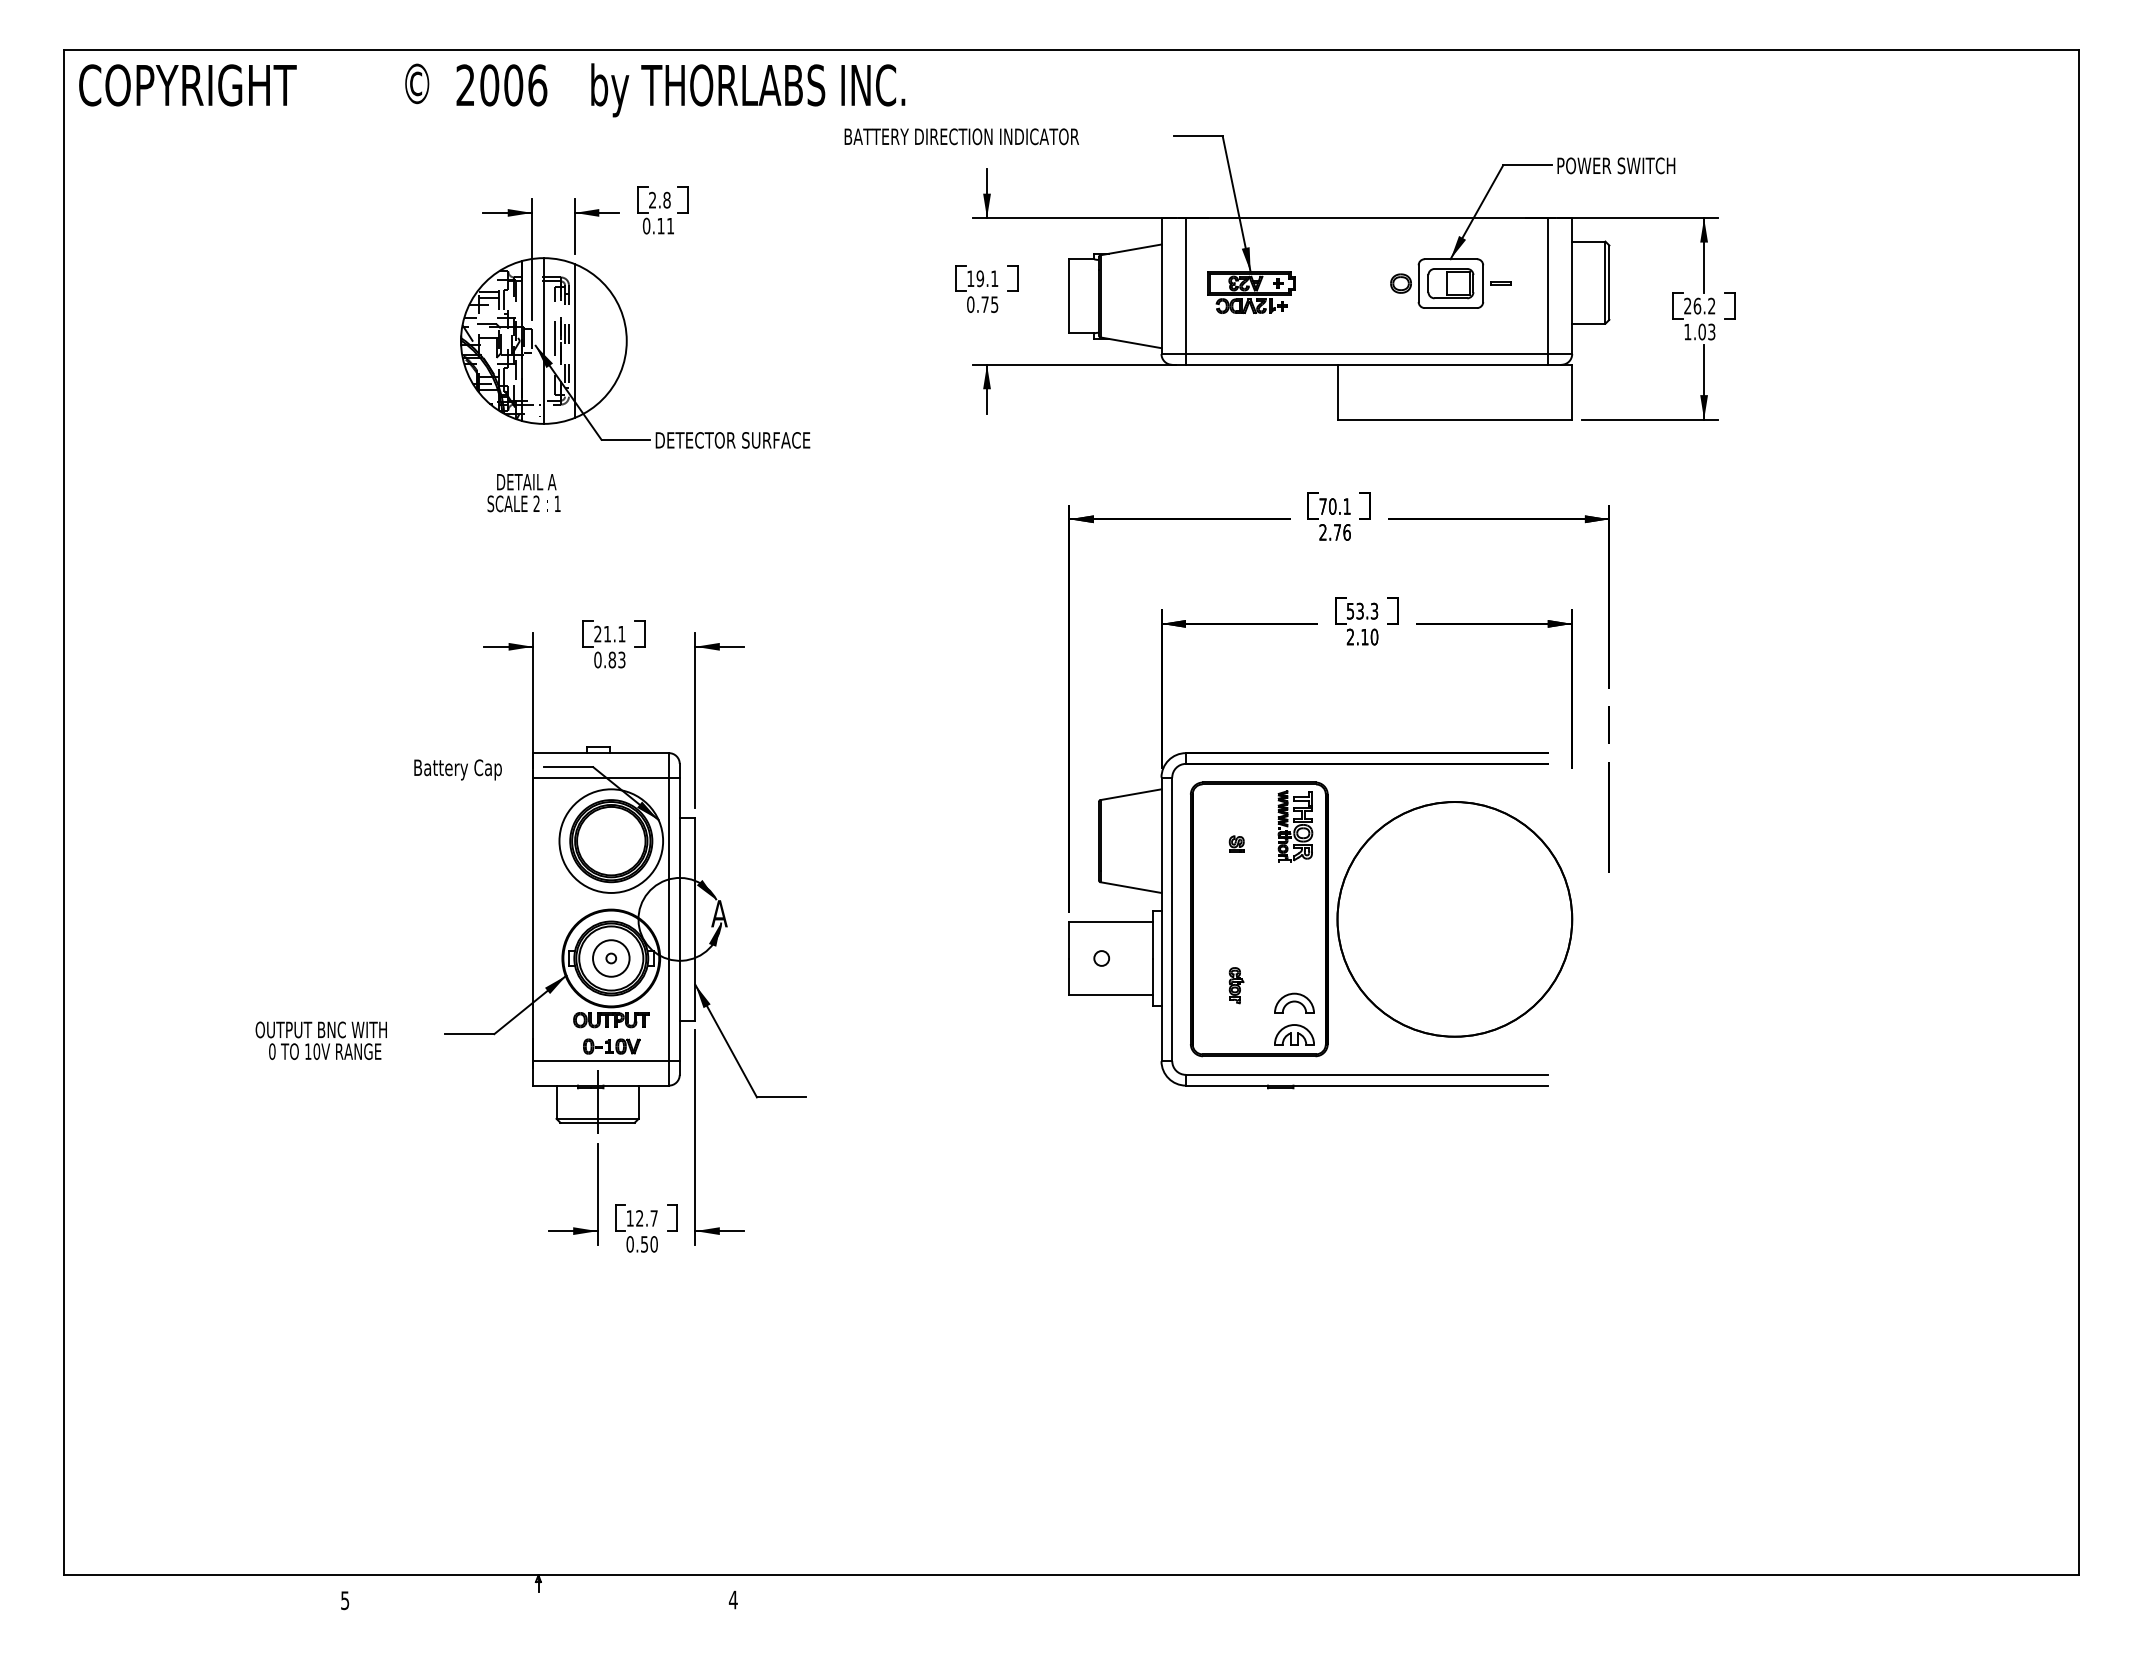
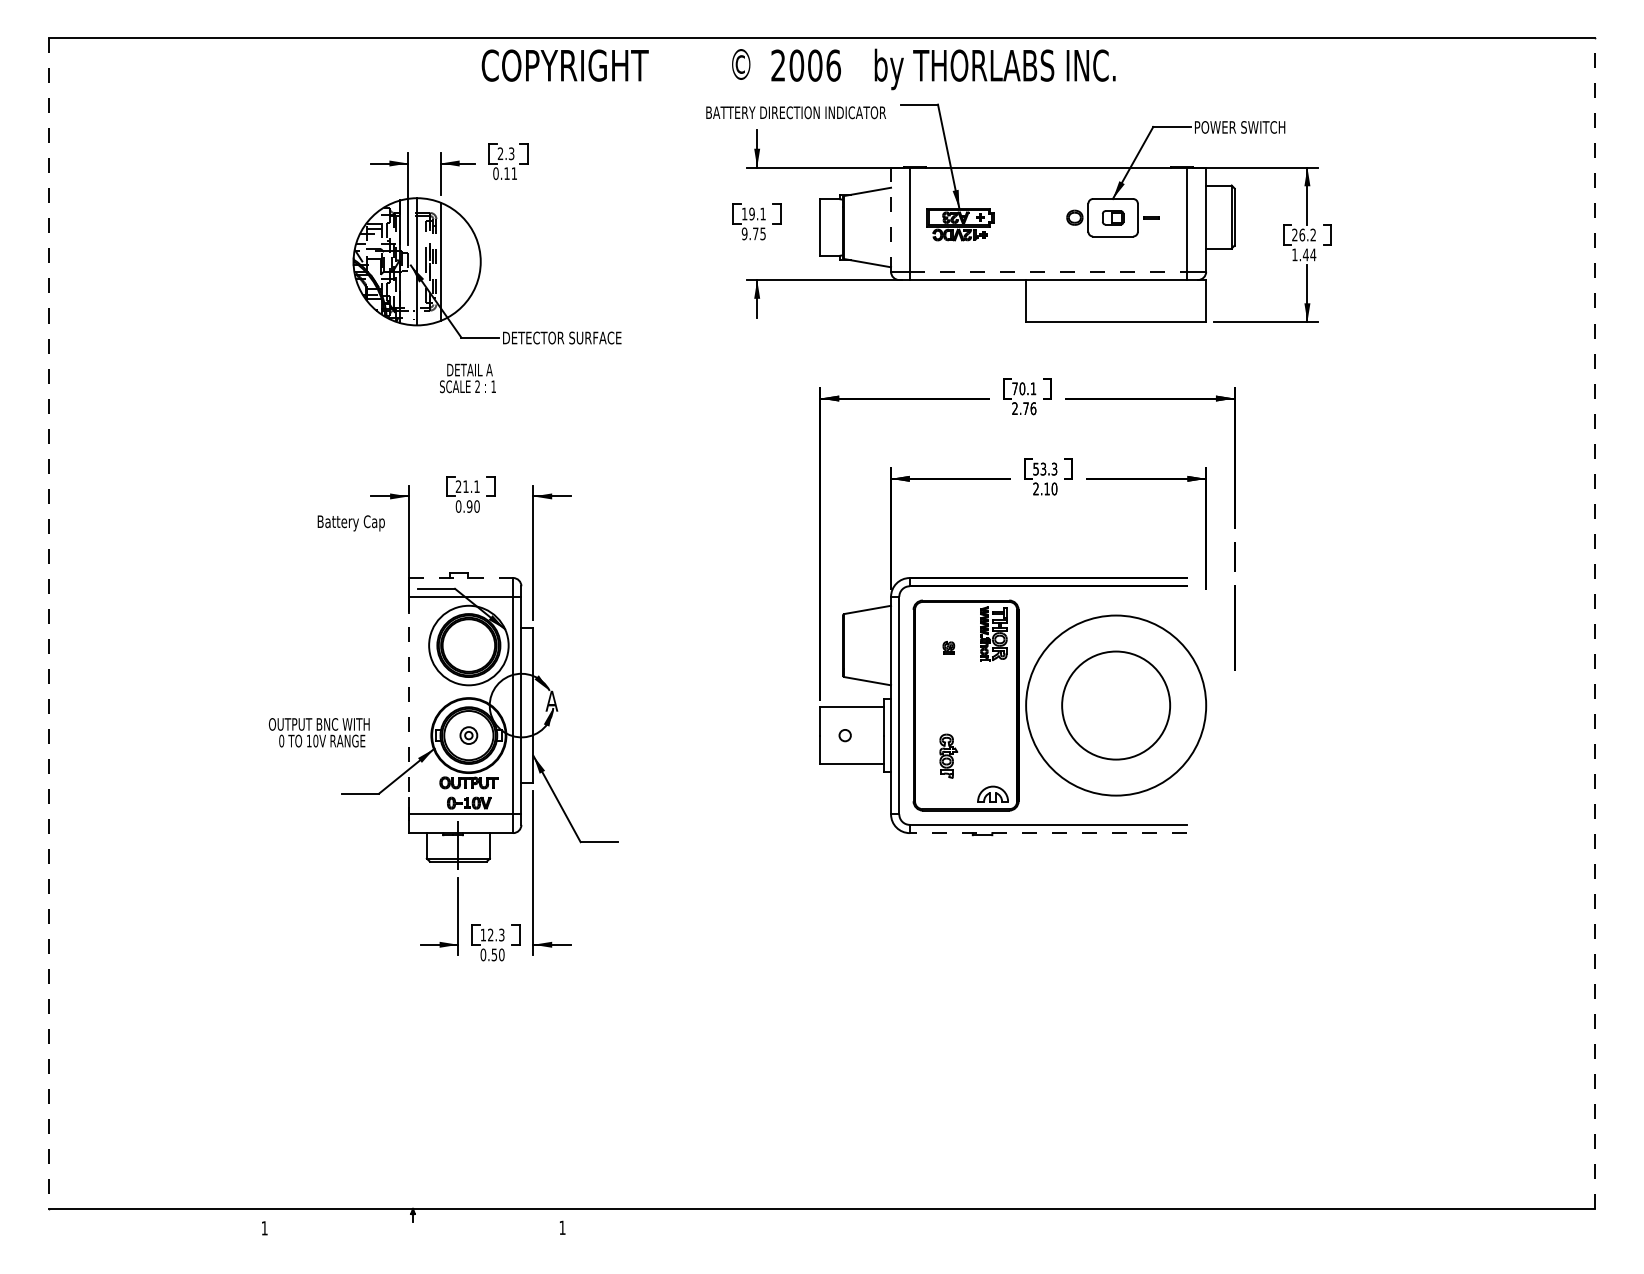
text: (492, 90) -> (798, 69), moved
text: (961, 136) -> (795, 112), moved
text: (666, 200) -> (511, 153), 2.8 -> 2.3
part: (1450, 283) -> (1112, 217), size x0.6
line: (1161, 286) -> (891, 219), solid -> dashed
text: (970, 304) -> (744, 233), 0.75 -> 9.75
text: (1706, 331) -> (1309, 254), 1.03 -> 1.44
line: (1366, 354) -> (1048, 272), solid -> dashed
text: (523, 493) -> (467, 378), moved
text: (616, 659) -> (472, 506), 0.83 -> 0.90
line: (601, 753) -> (461, 578), solid -> dashed
text: (457, 769) -> (350, 523), moved
line: (64, 812) -> (49, 623), solid -> dashed
line: (2078, 812) -> (1594, 623), solid -> dashed
line: (533, 919) -> (409, 705), solid -> dashed
circle: (1454, 919) -> (1115, 705), size x0.6
circle: (611, 958) -> (469, 735), size x0.6
part: (1236, 985) -> (948, 756), size x1.6
part: (1294, 1002) -> (993, 769), removed
text: (320, 1040) -> (318, 732), moved
line: (1366, 1085) -> (1048, 833), solid -> dashed
text: (653, 1218) -> (501, 935), 12.7 -> 12.3
text: (732, 1599) -> (561, 1227), 4 -> 1
text: (345, 1600) -> (264, 1228), 5 -> 1

